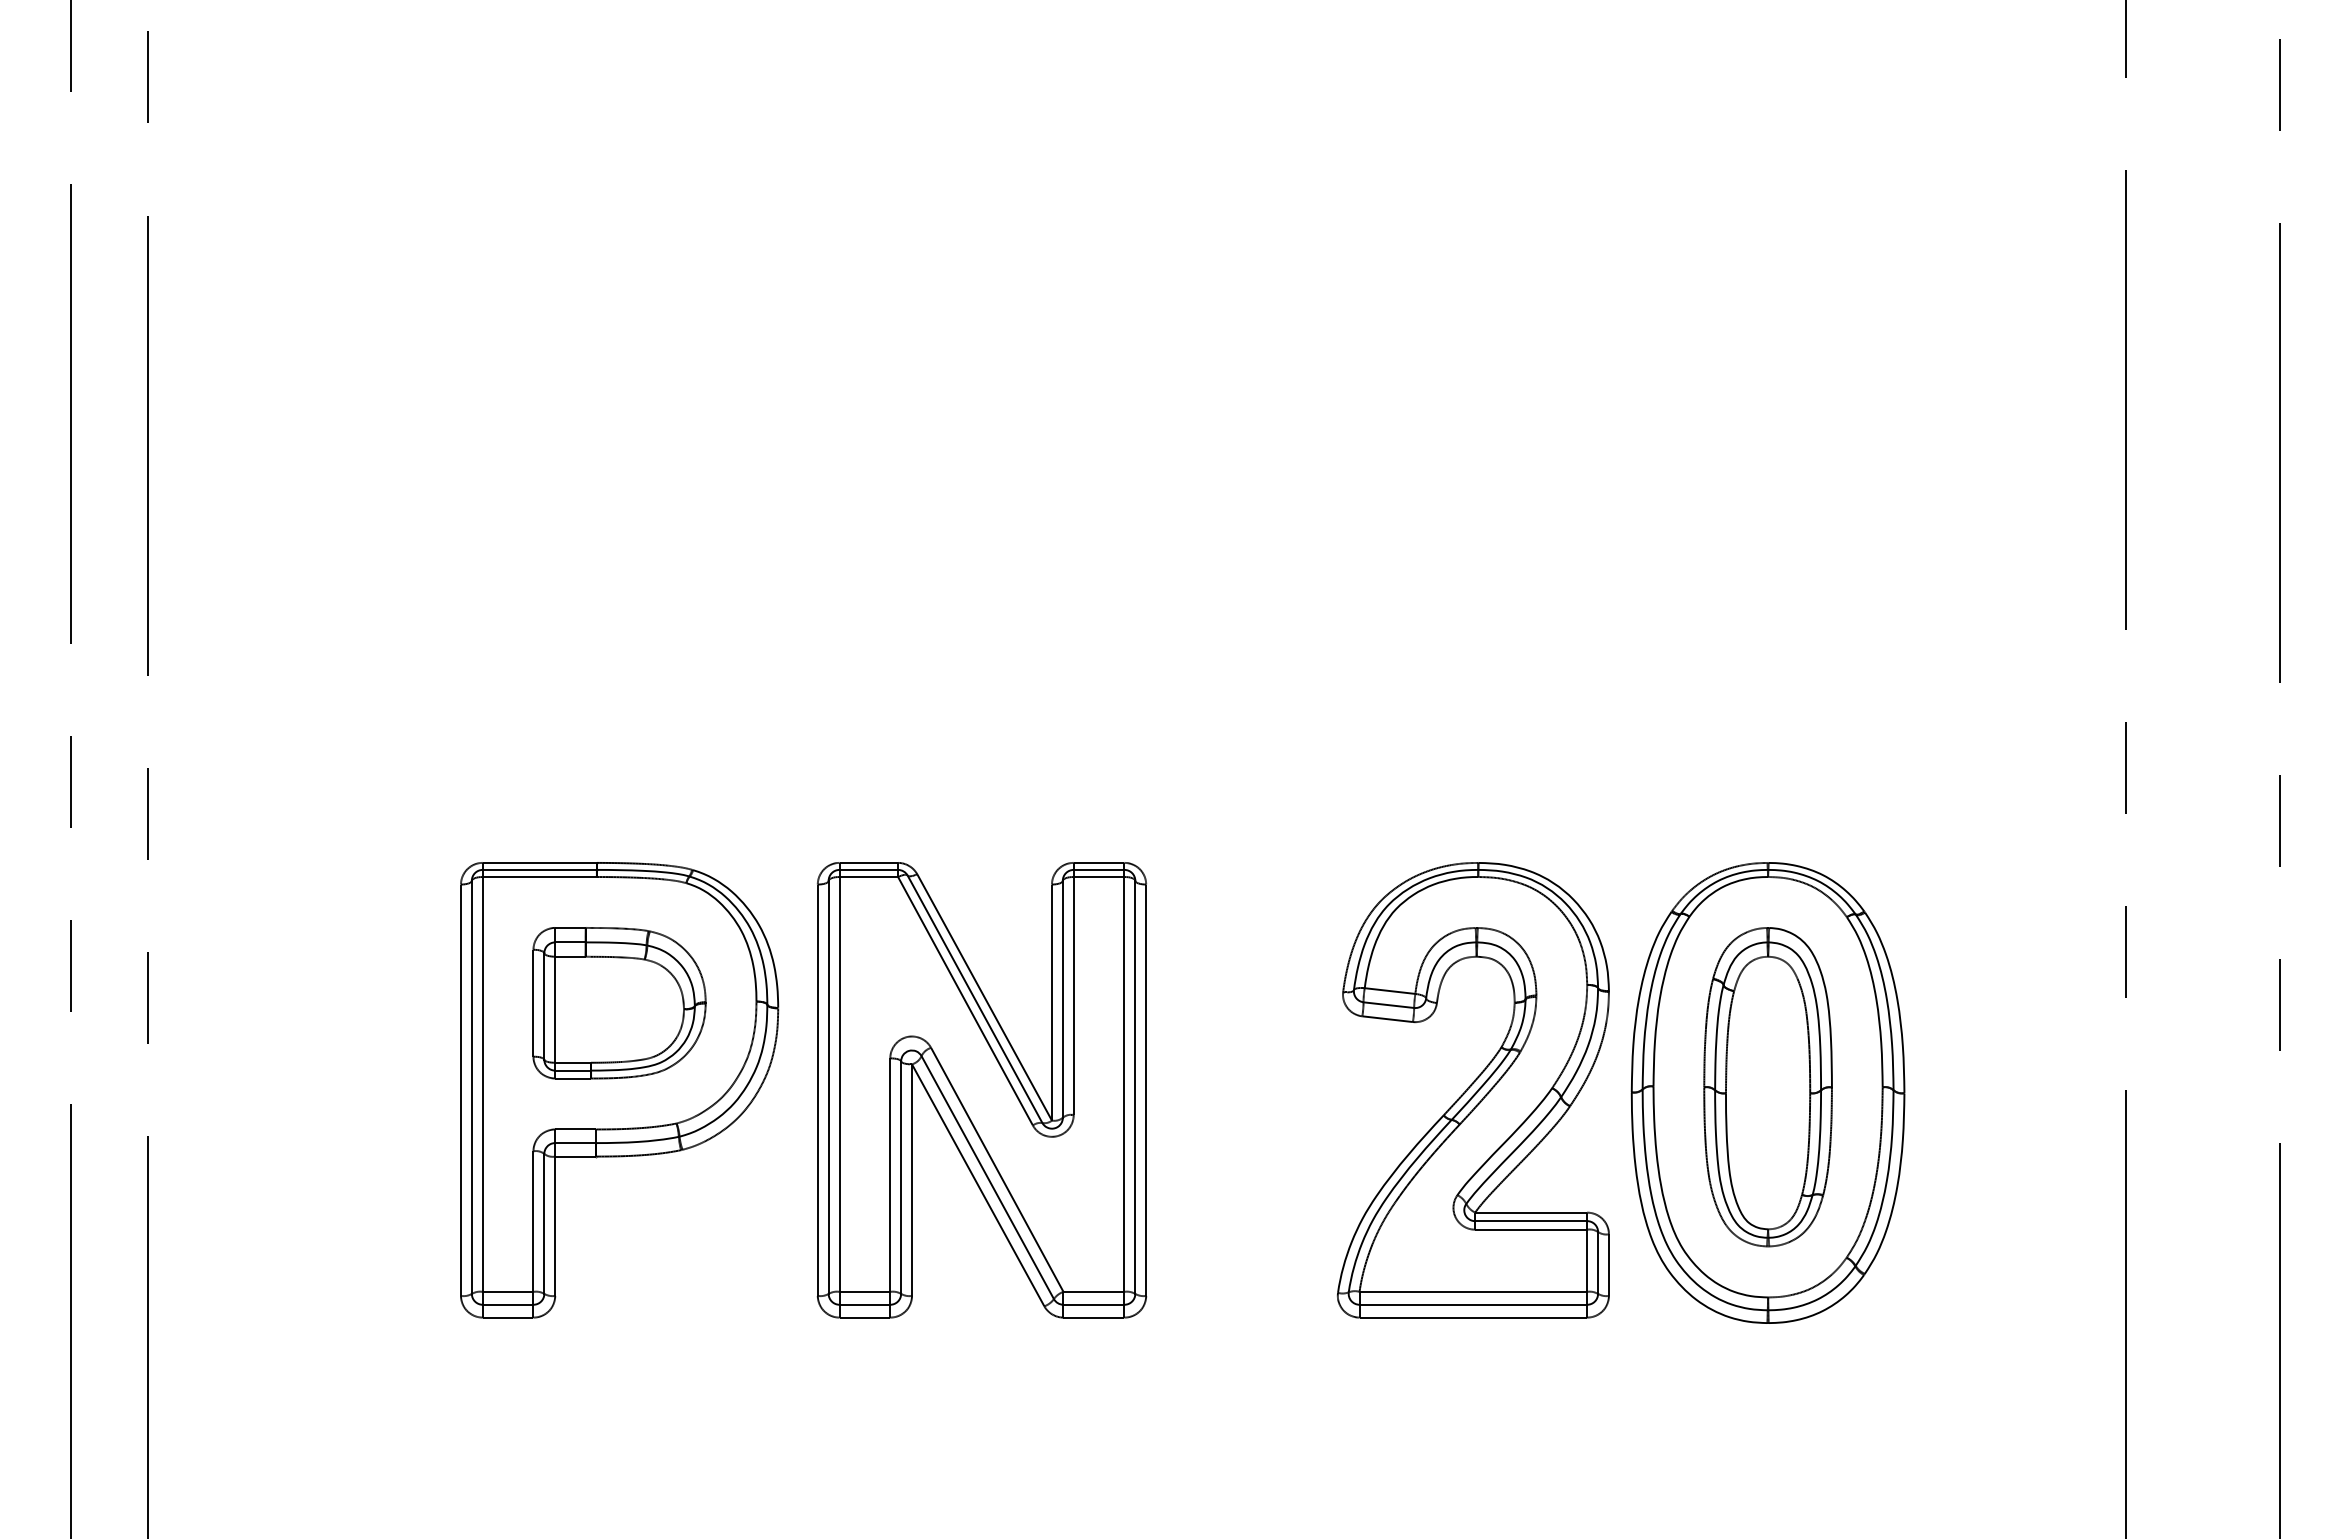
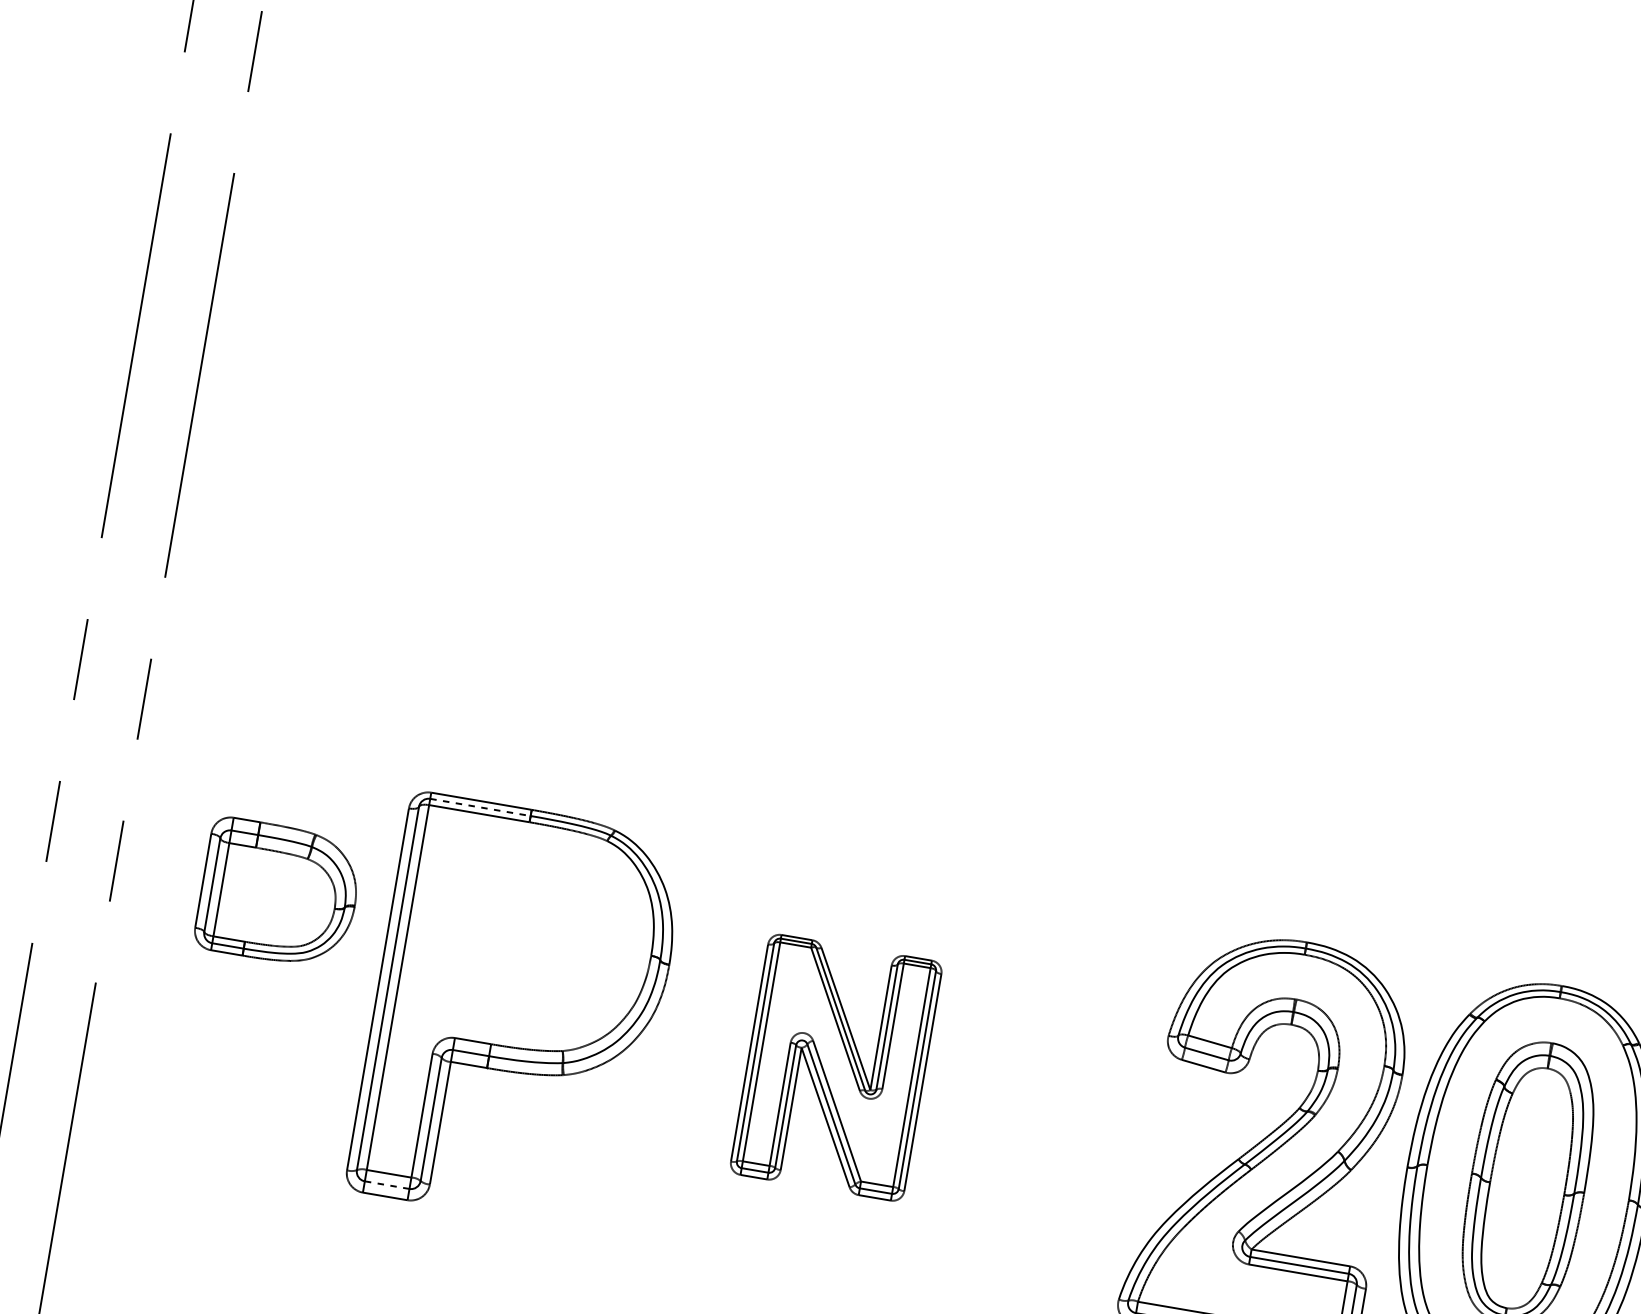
line: (540, 869) -> (481, 807), solid -> dashed
part: (619, 1003) -> (278, 893), moved
part: (981, 1090) -> (835, 1067), size x0.6
line: (507, 1304) -> (386, 1184), solid -> dashed

